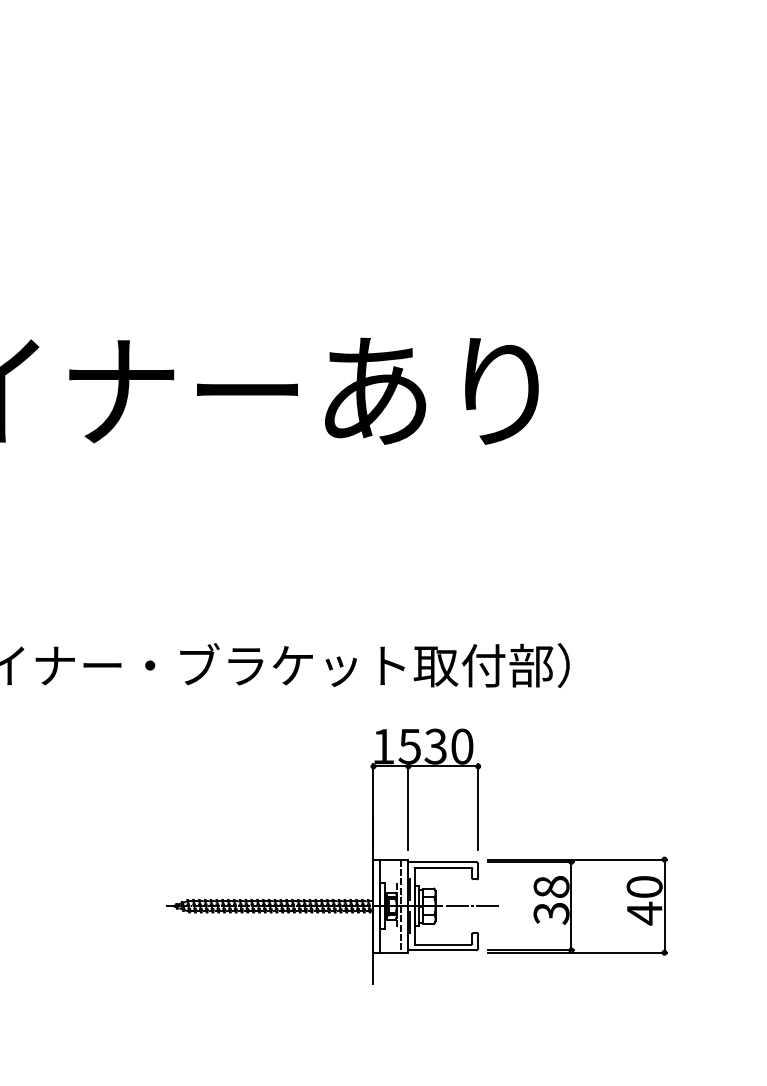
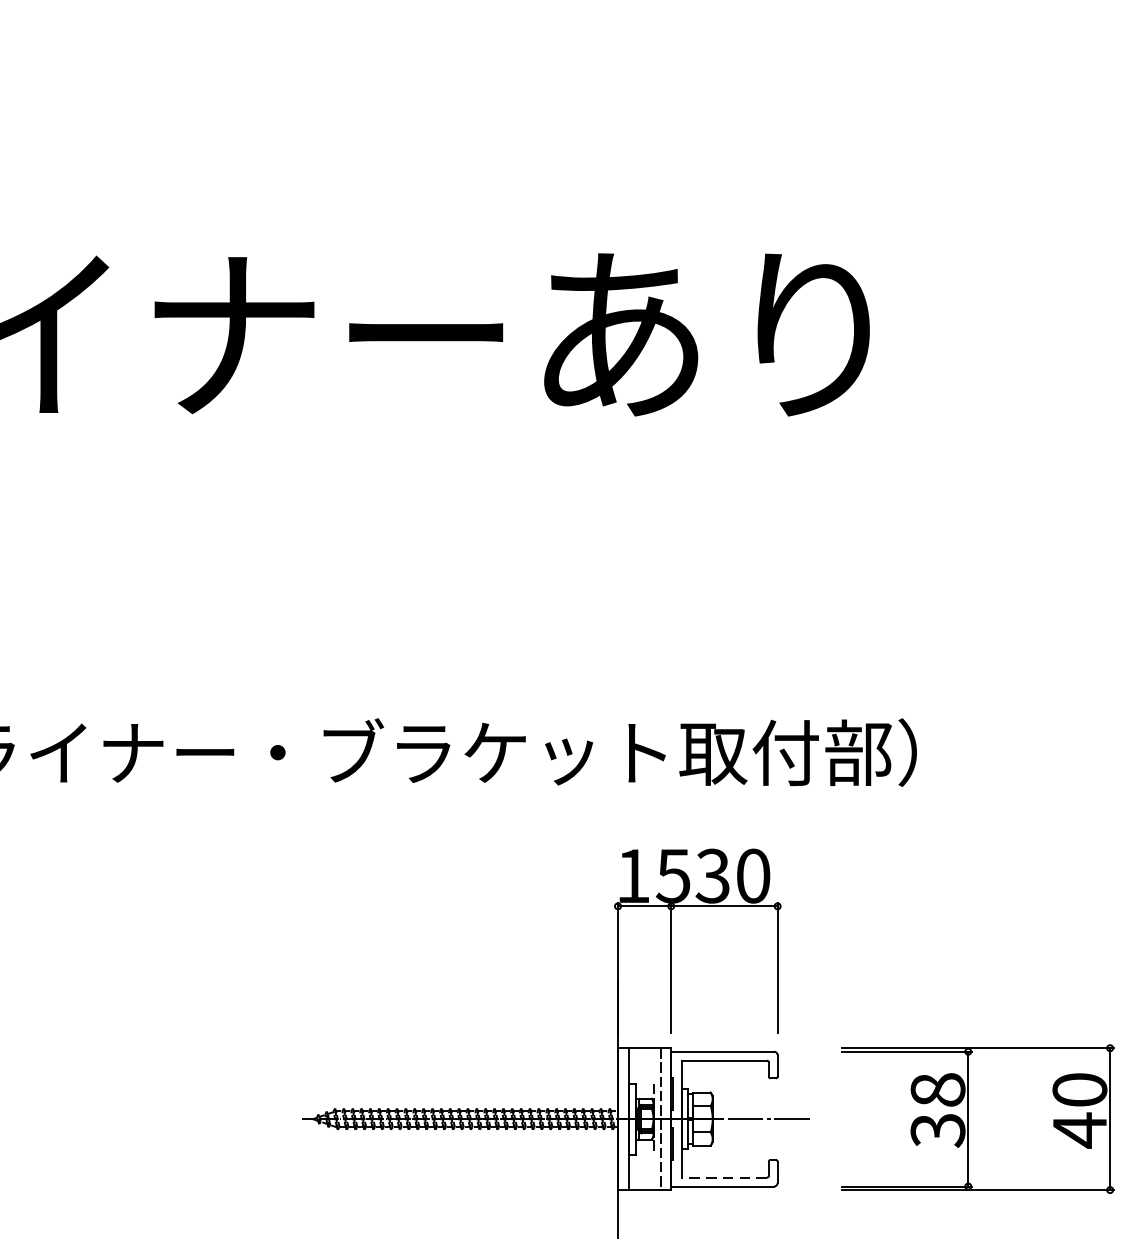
part: (577, 905) -> (977, 1118), moved
line: (443, 944) -> (724, 1177), solid -> dashed

